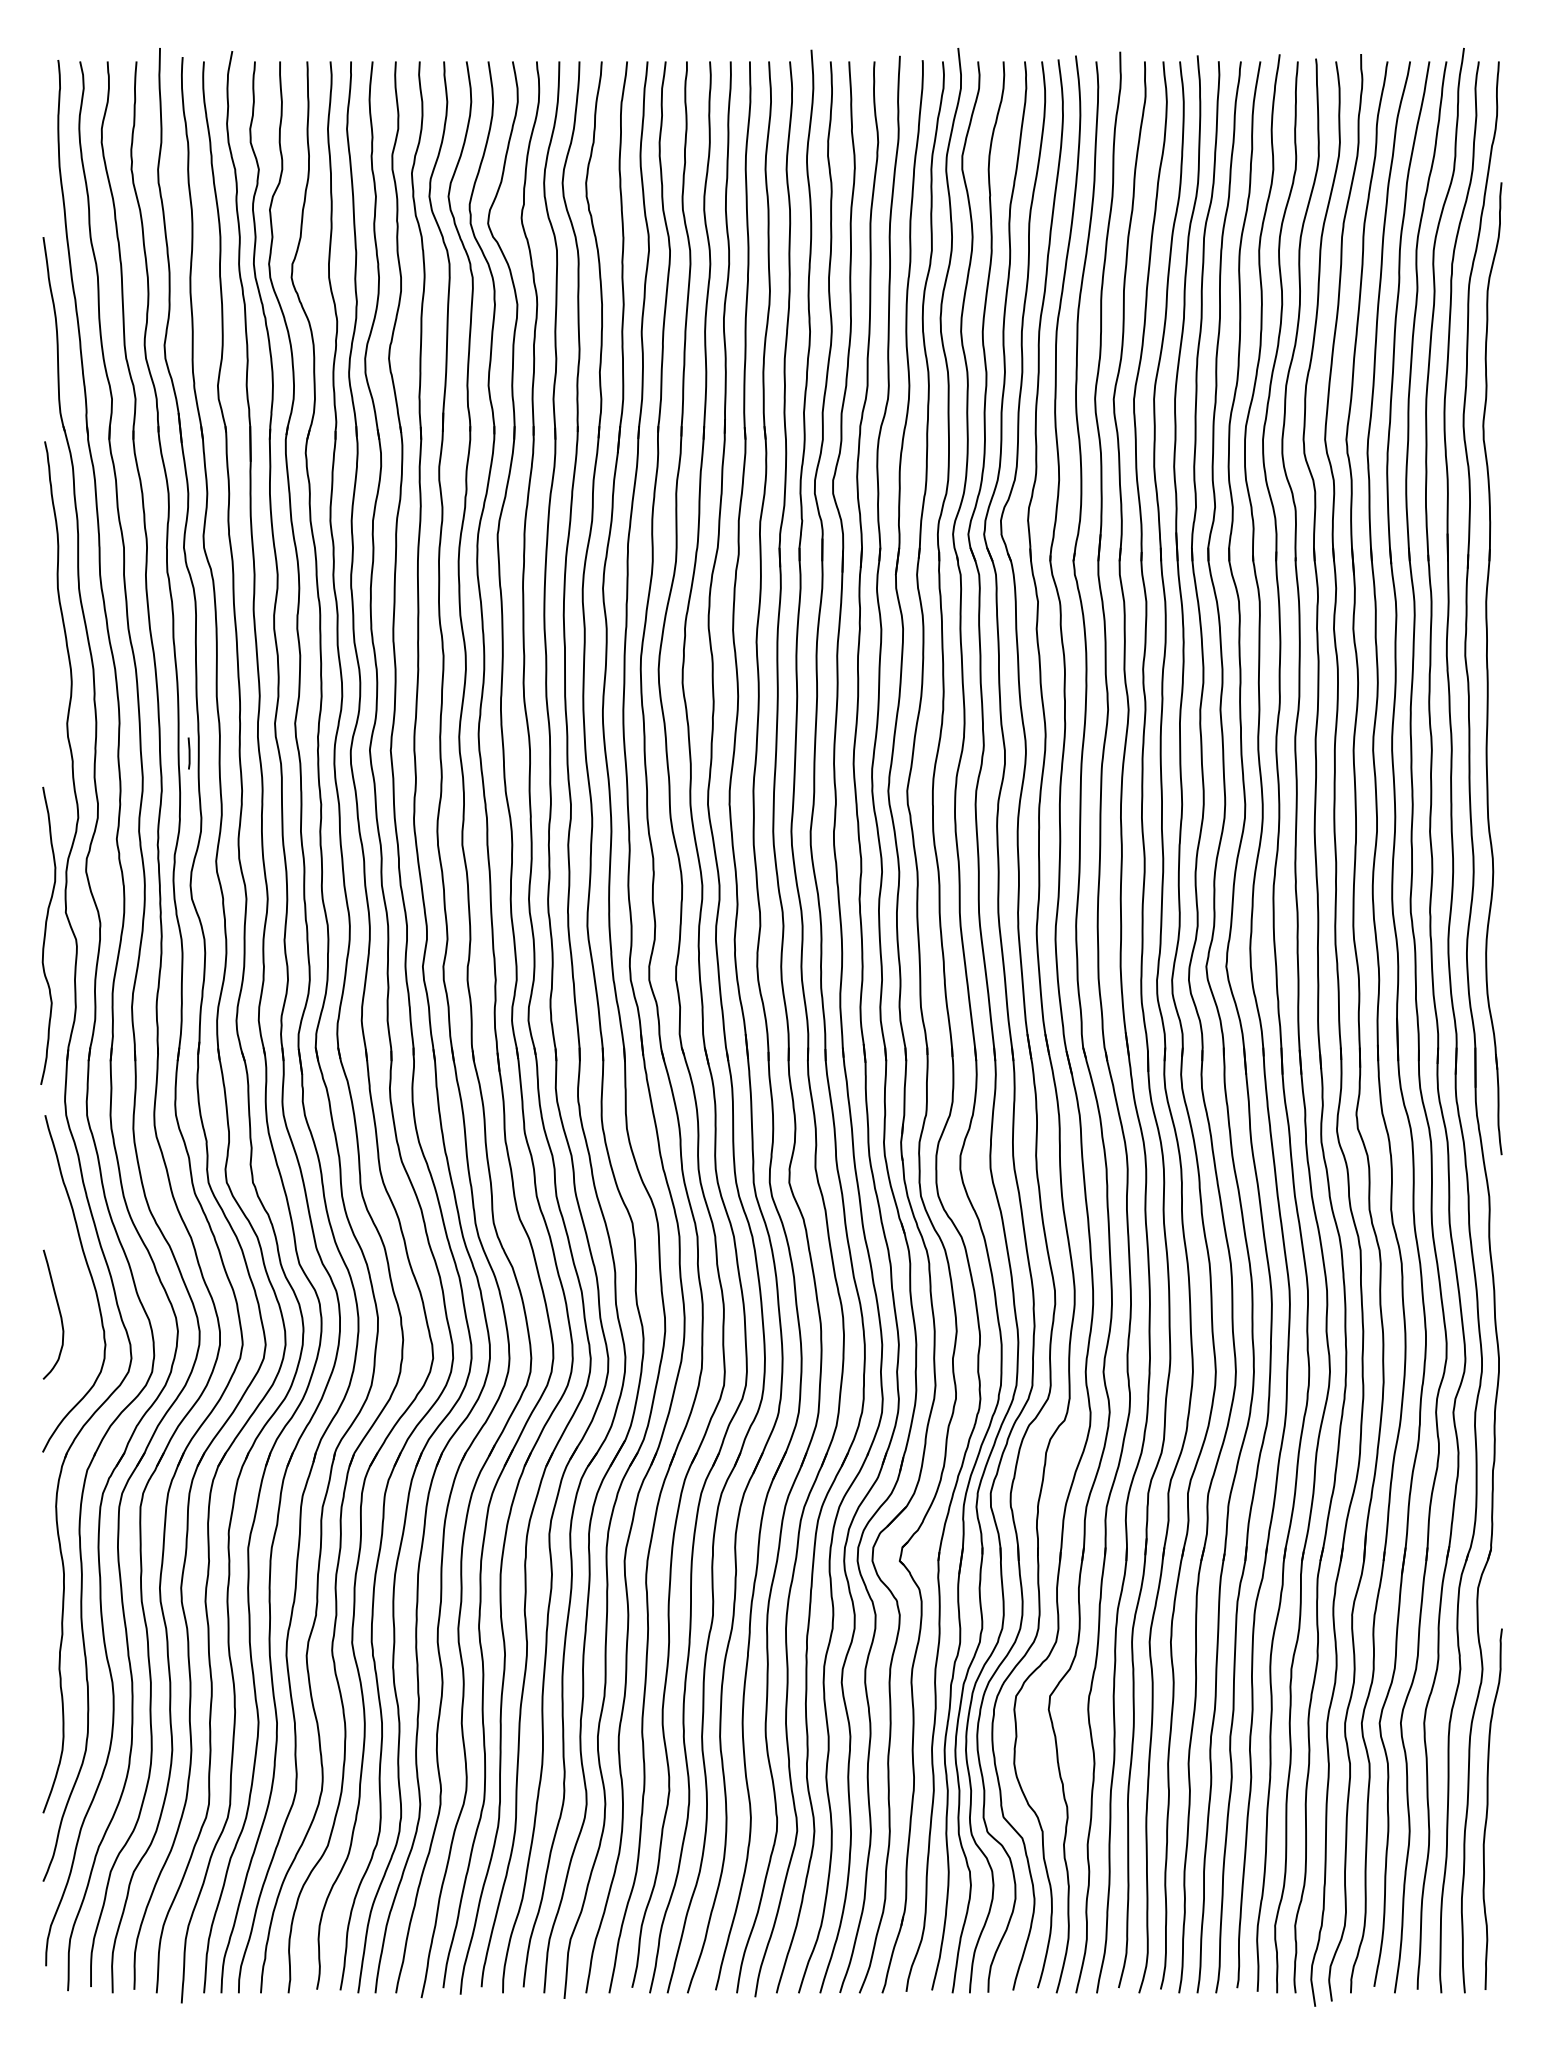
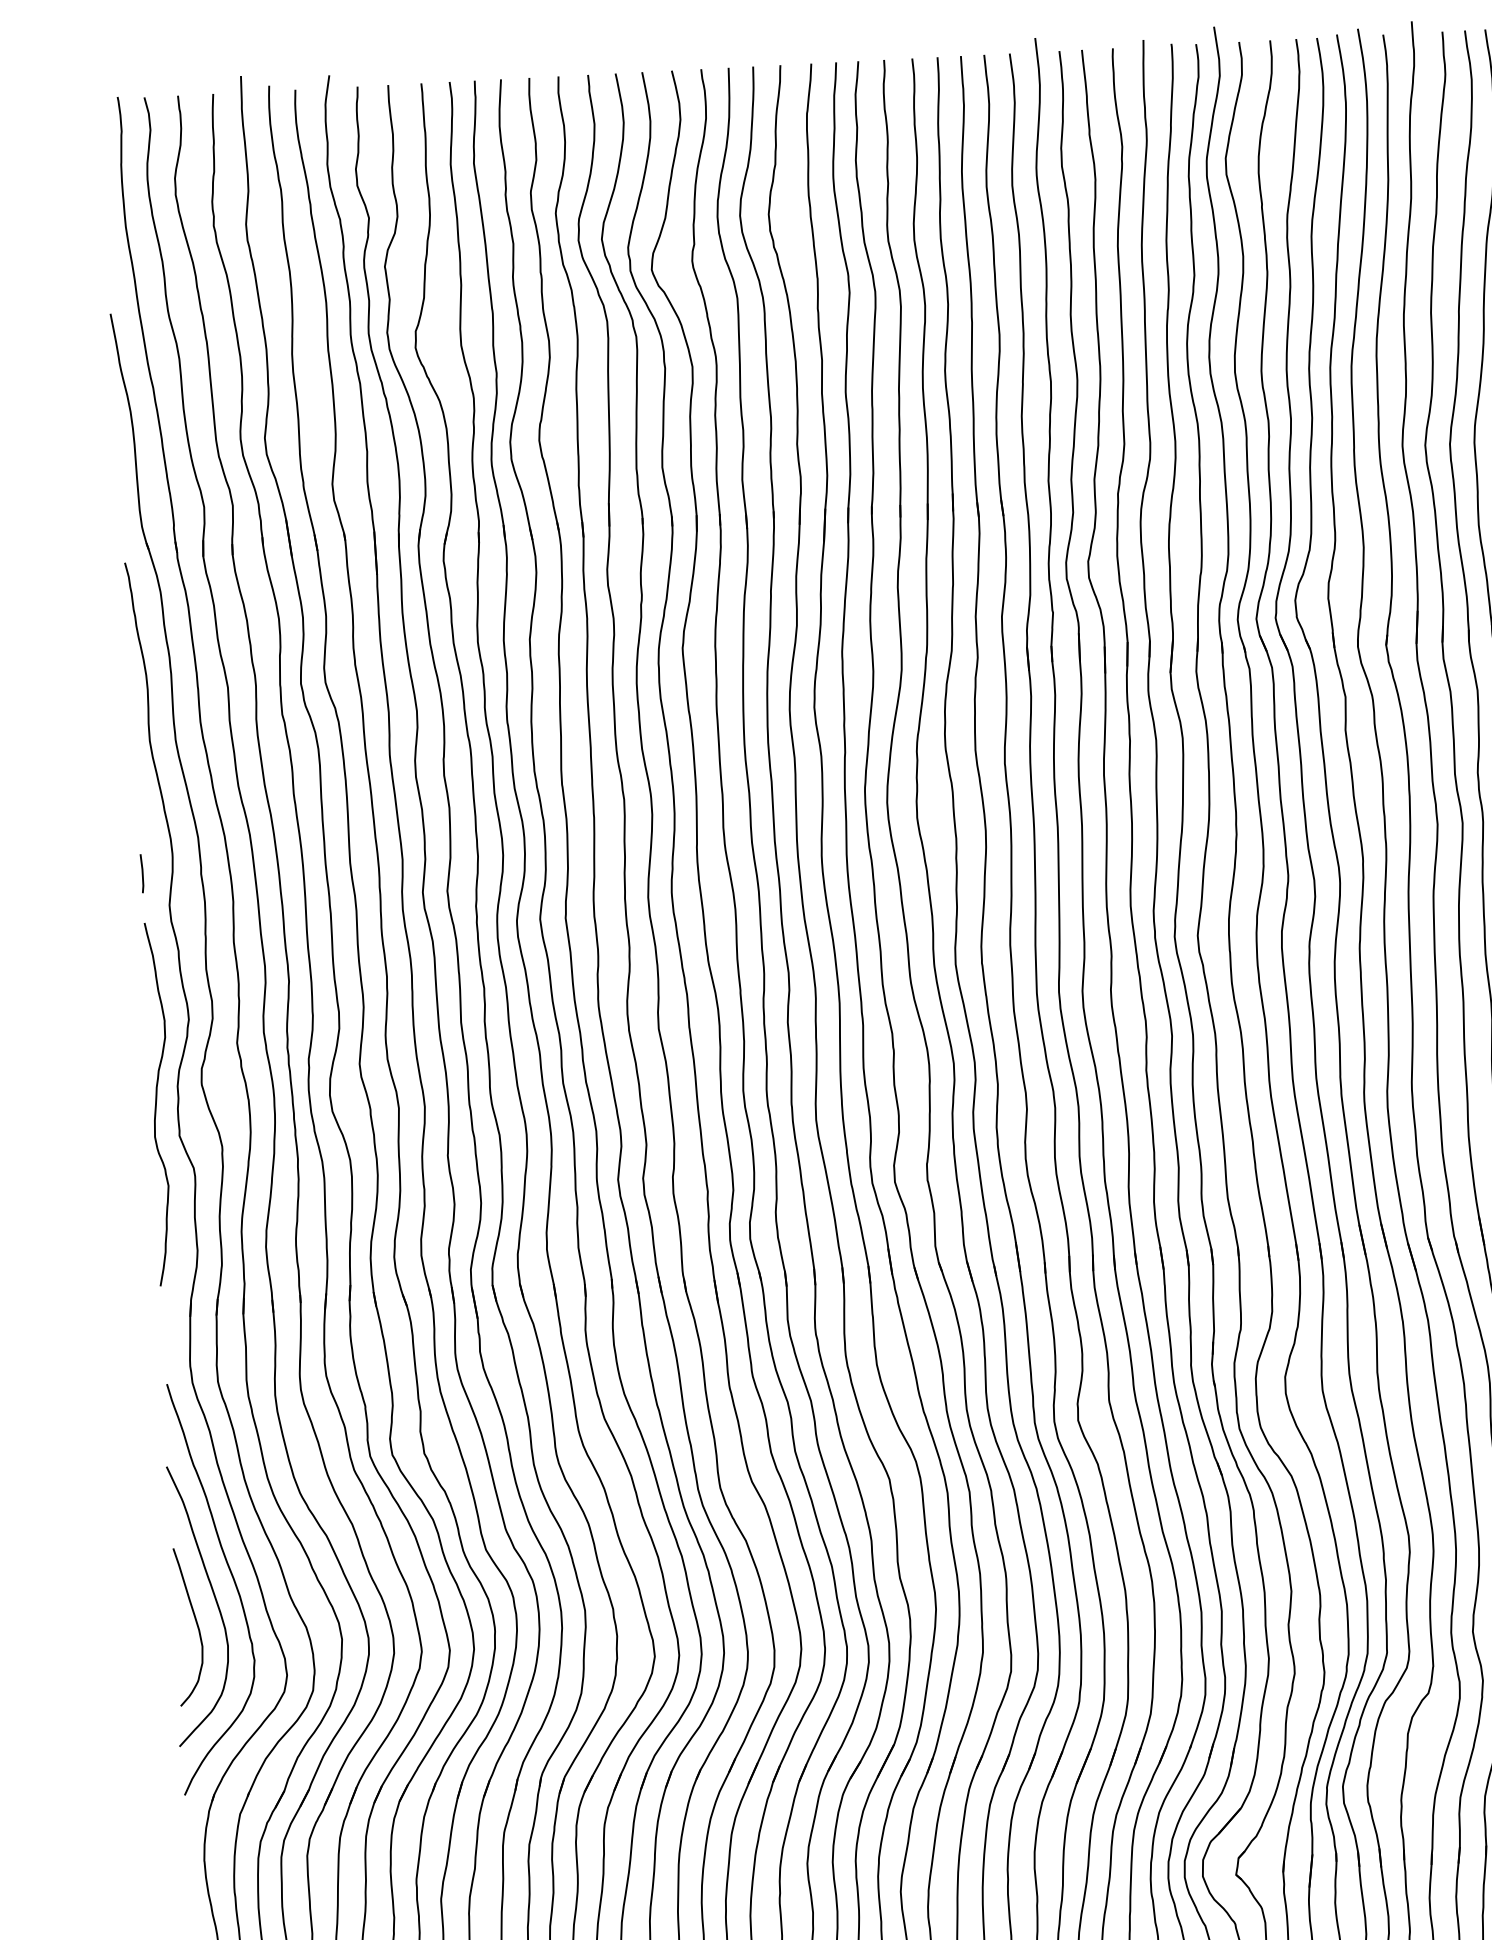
line: (188, 753) -> (141, 873), moved
curve: (45, 935) -> (156, 1103), moved
curve: (75, 1294) -> (214, 1600), added

